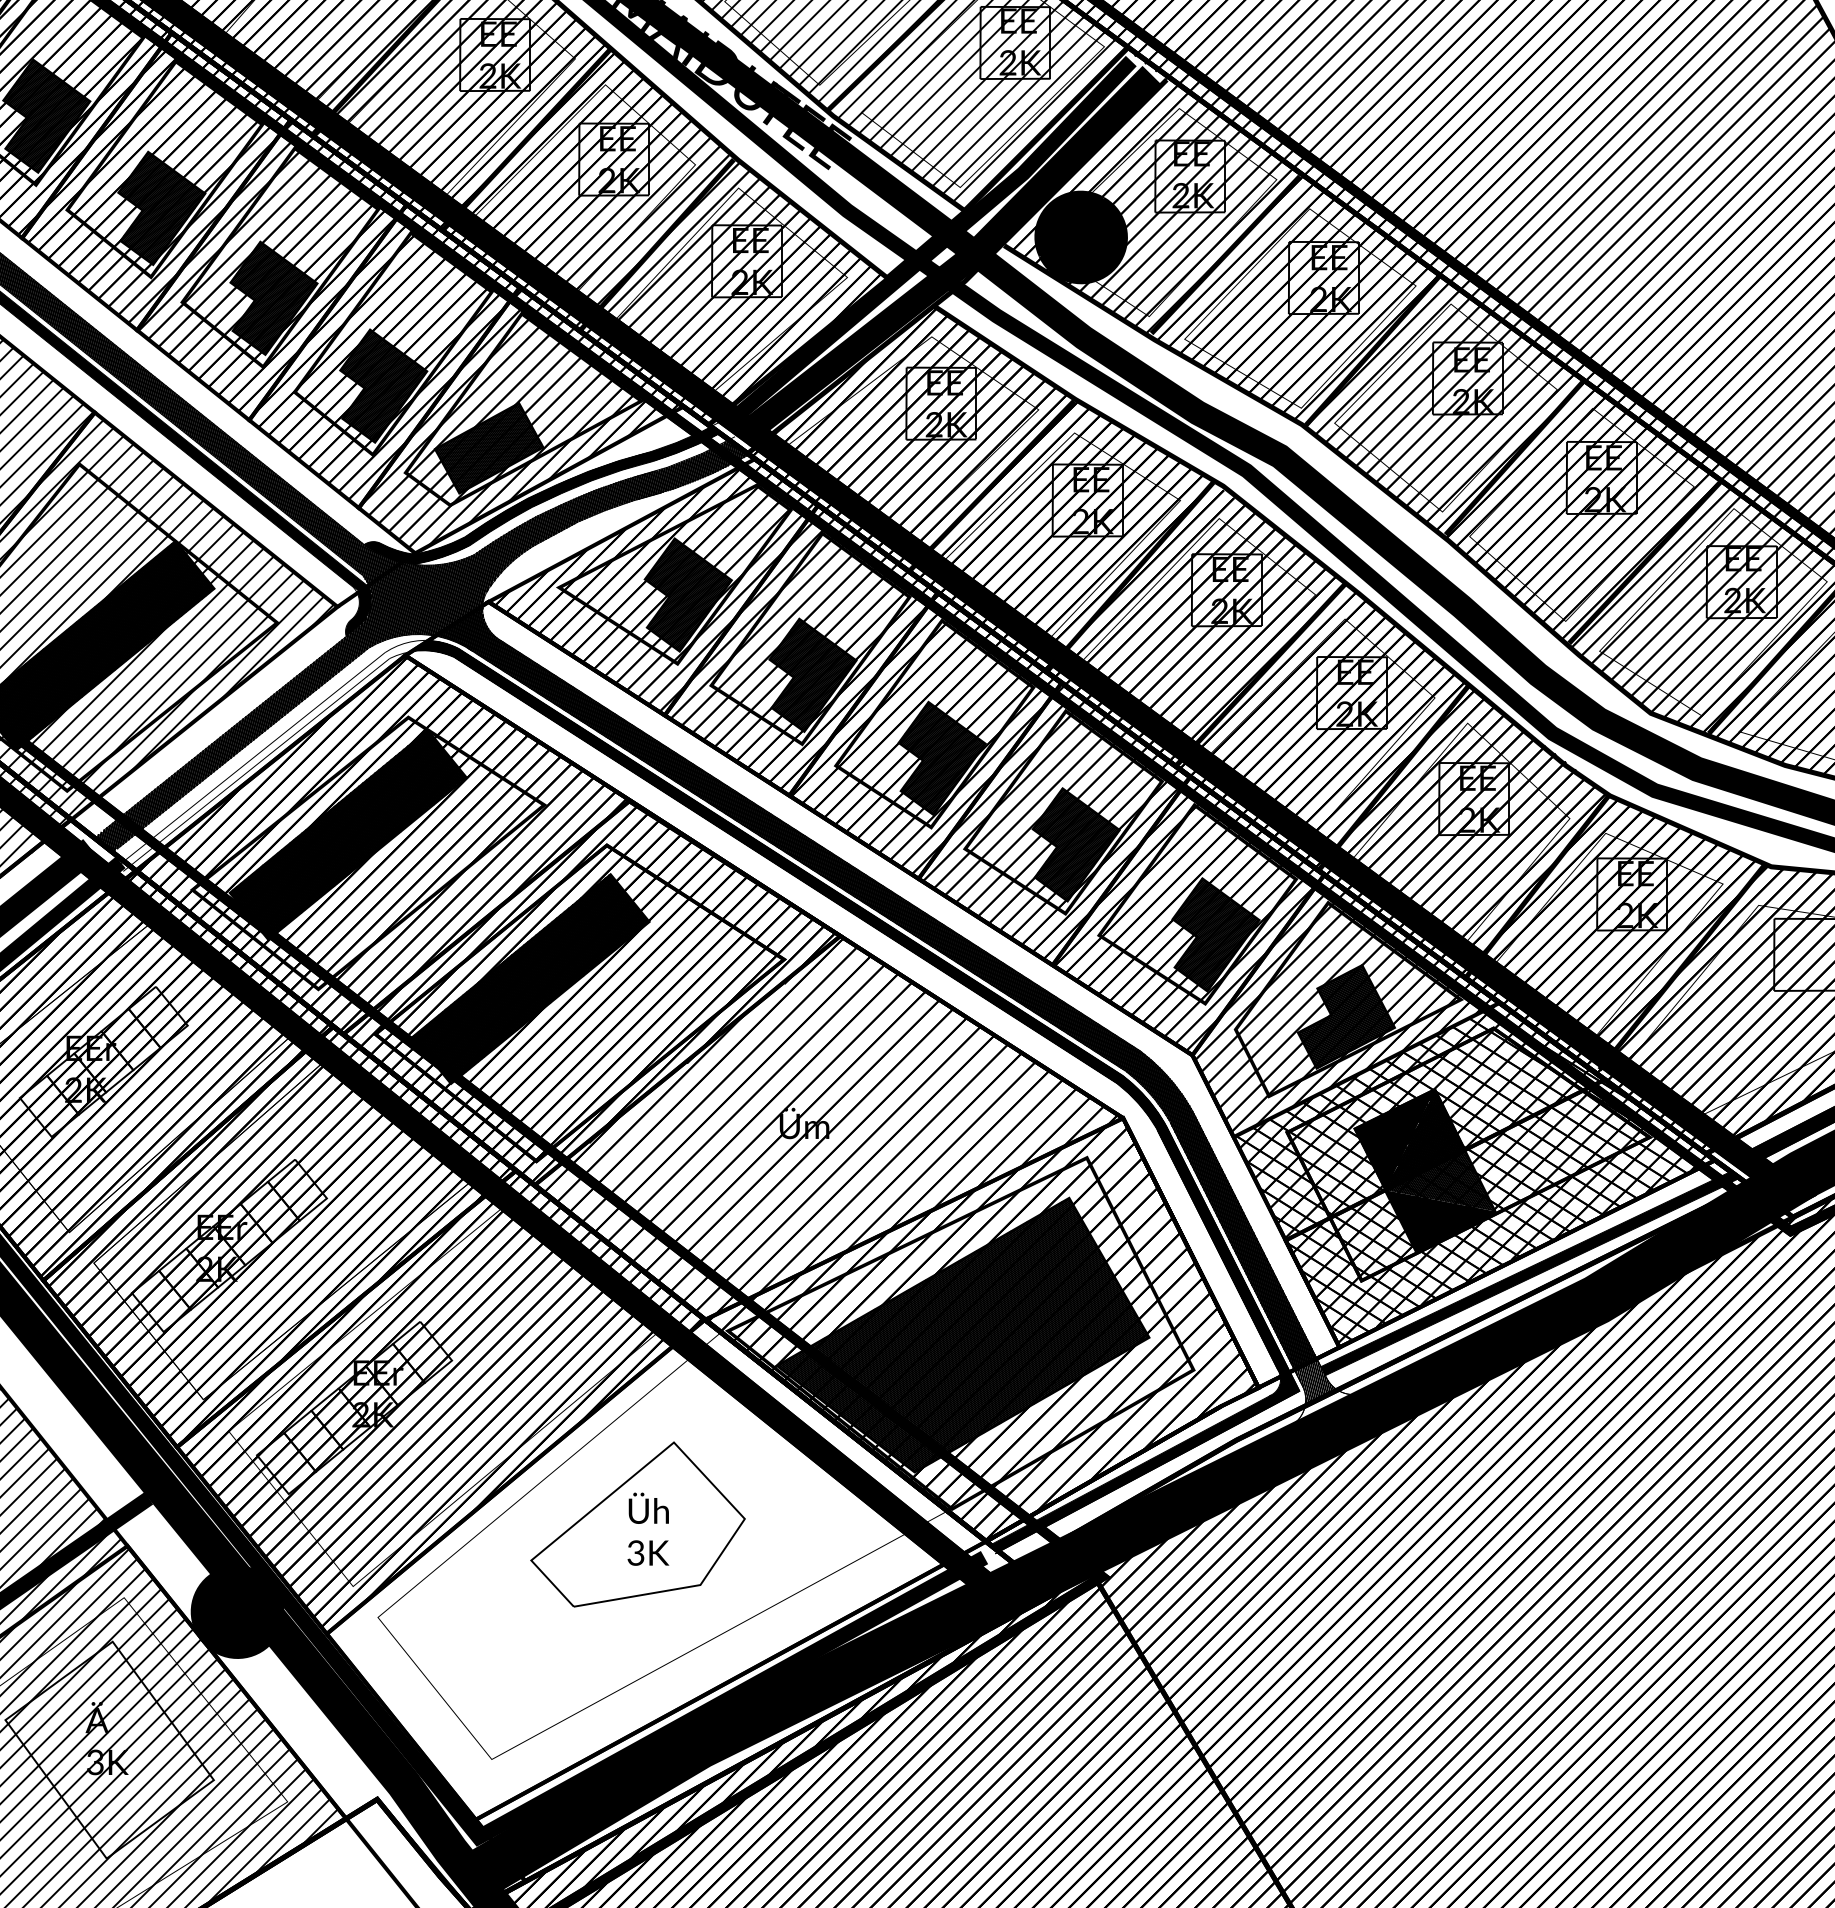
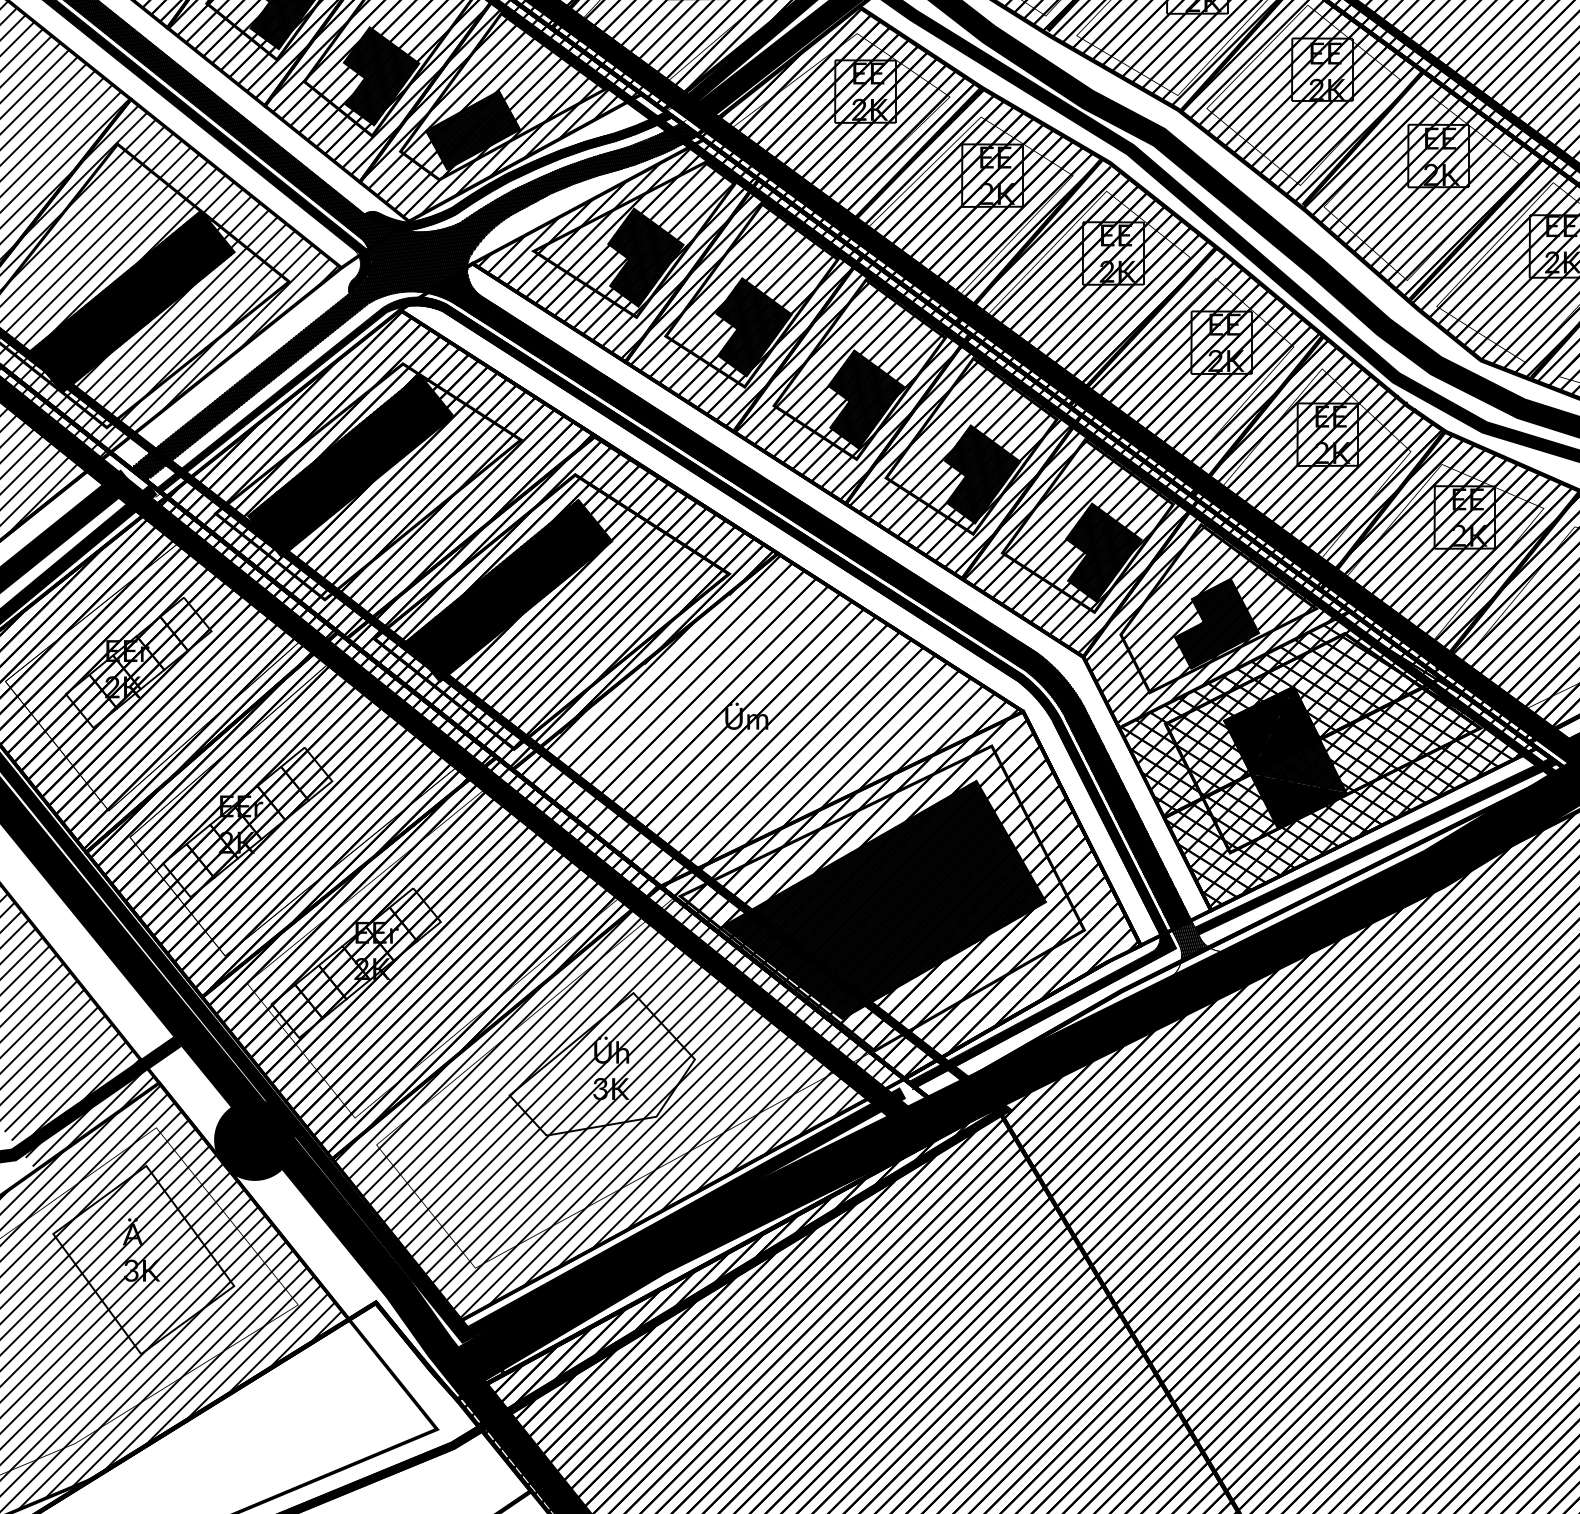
fill: (276, 753) -> (288, 395), added
hatch: (657, 1571) -> (619, 1105), added

